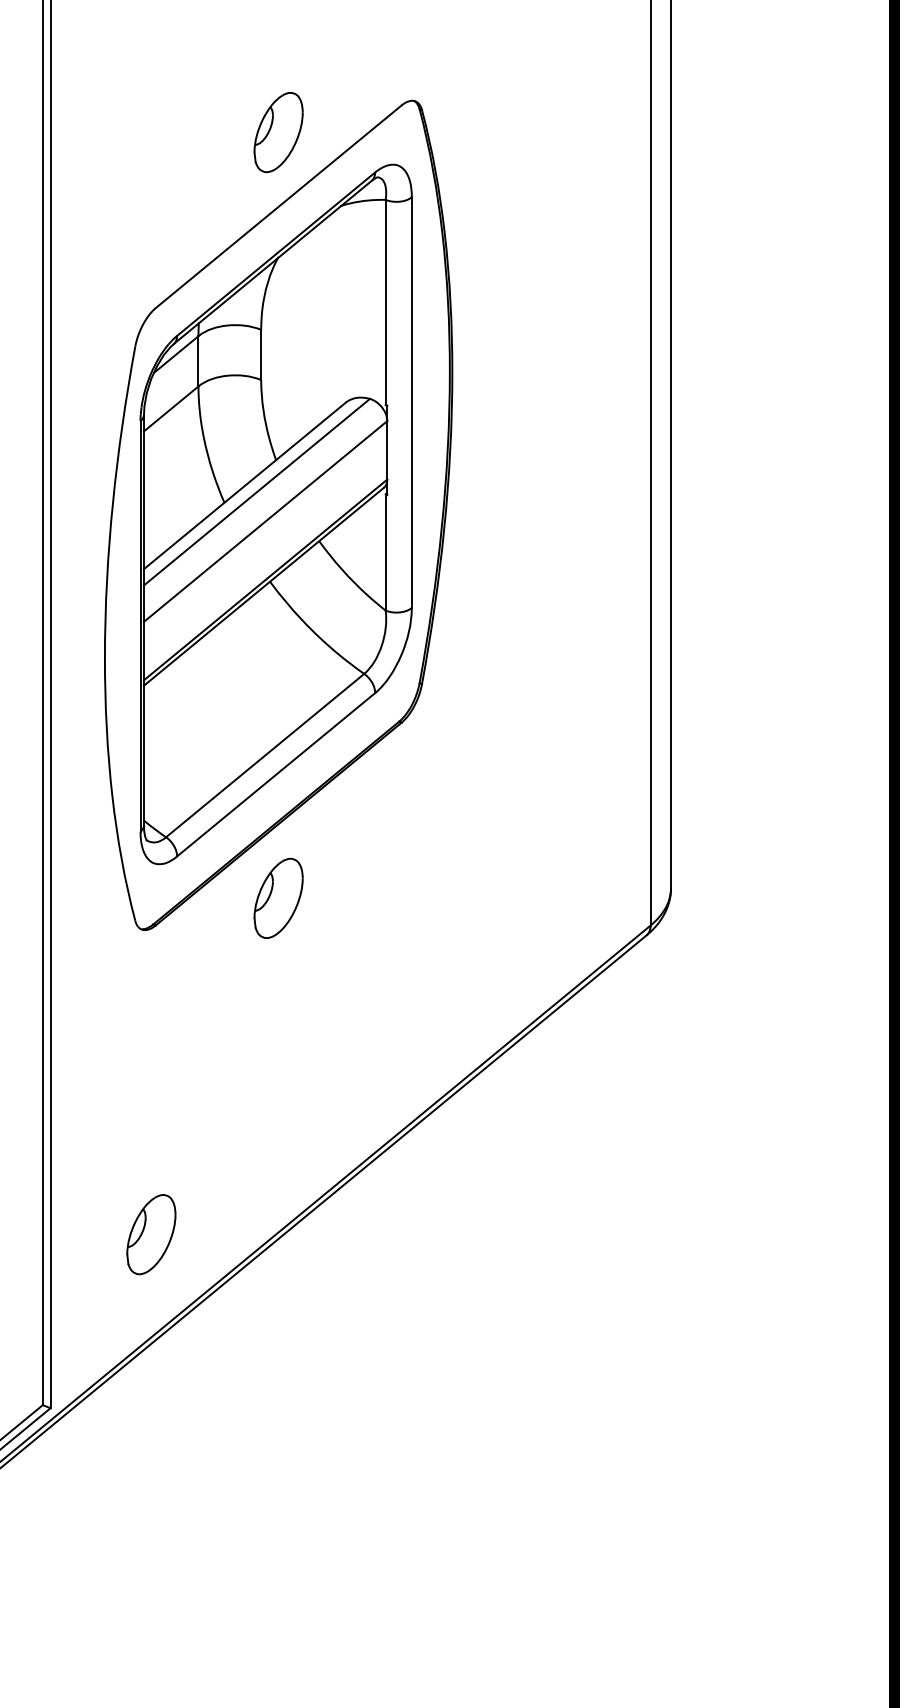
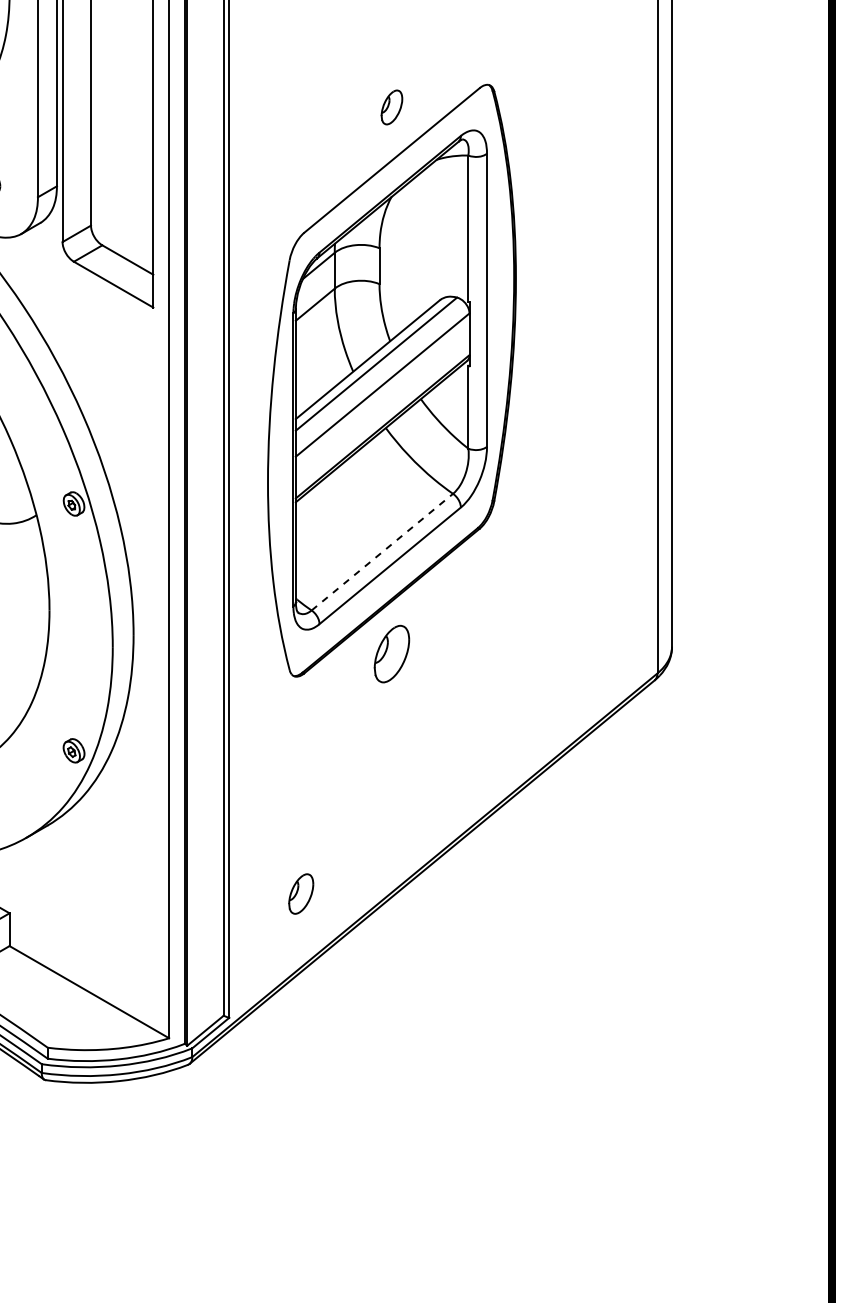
part: (277, 132) -> (391, 107), size x0.6
line: (265, 756) -> (382, 552), solid -> dashed
part: (151, 1233) -> (301, 893), size x0.7

